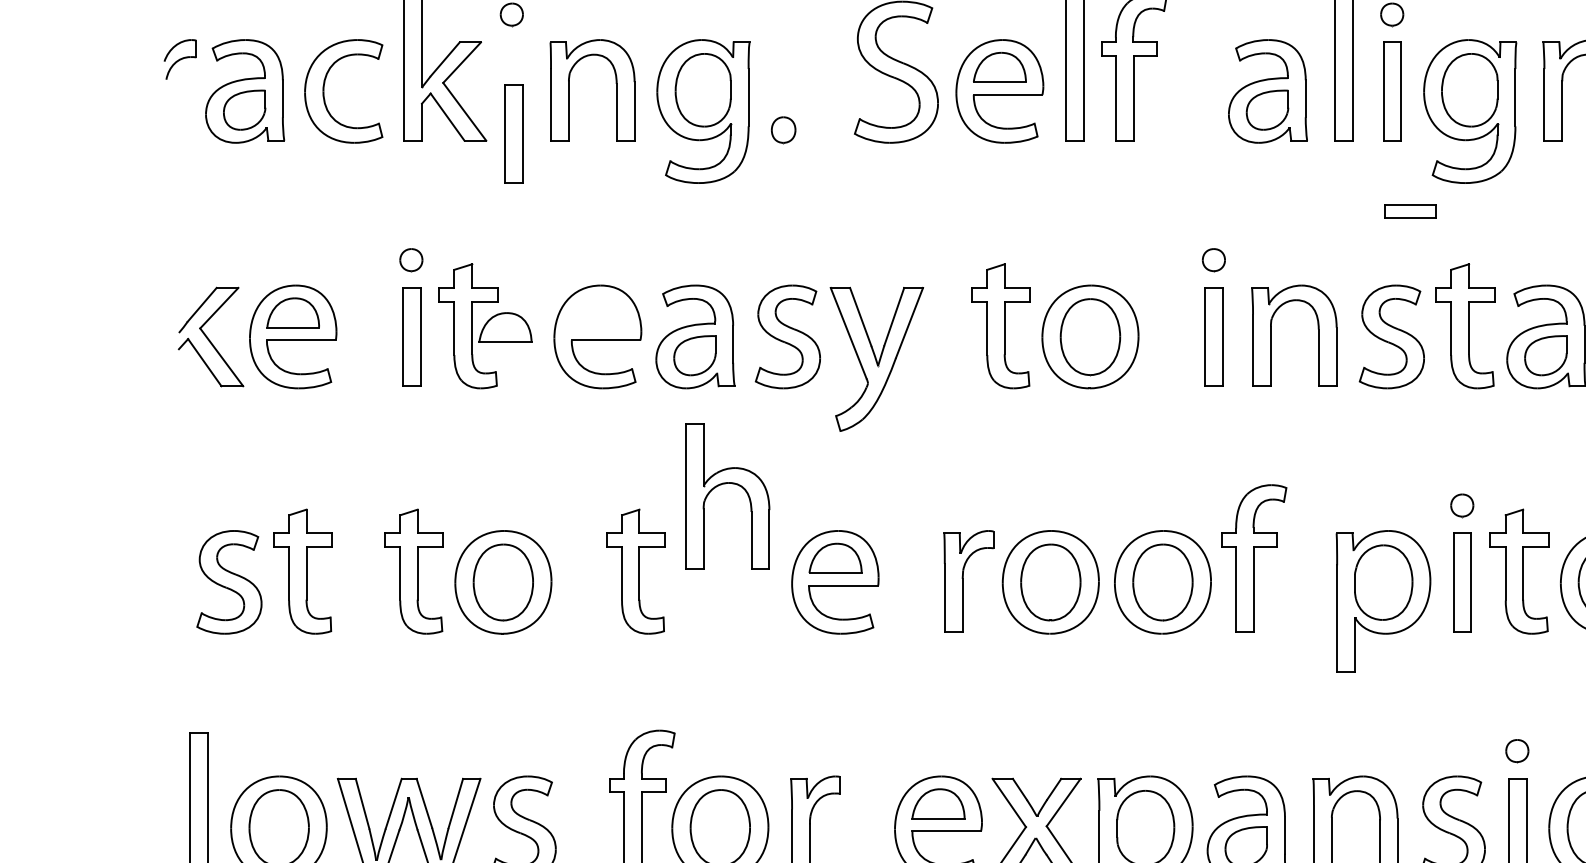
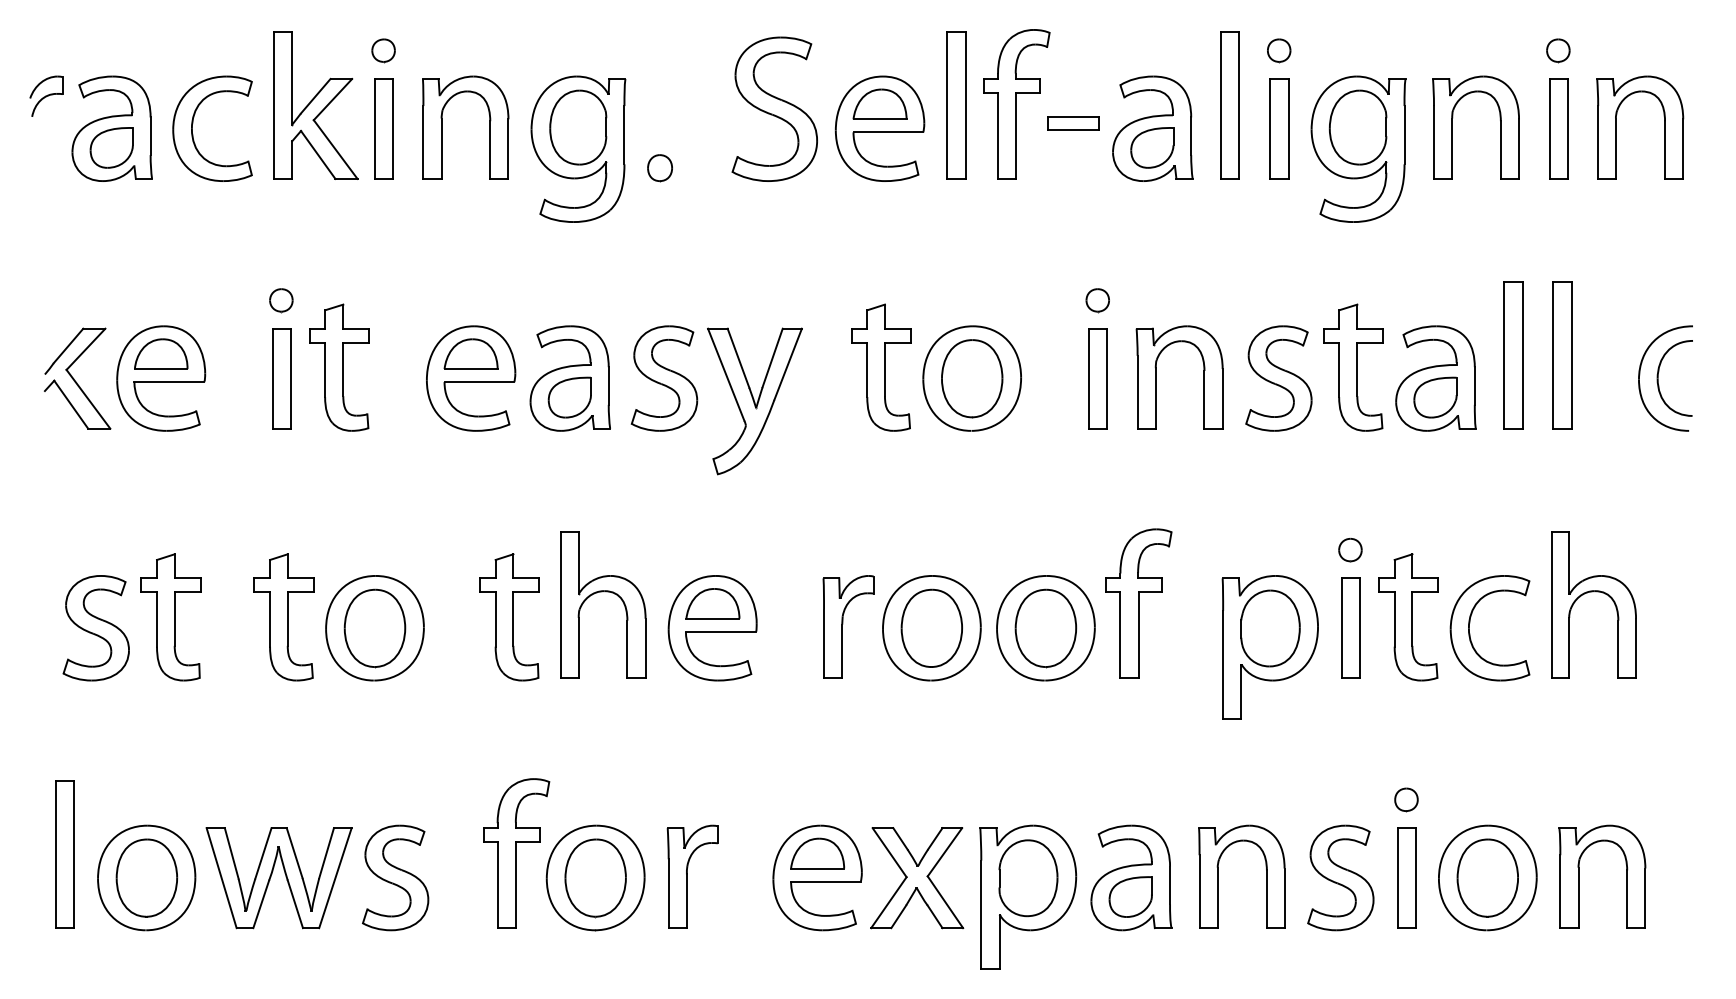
part: (513, 133) -> (383, 128), moved
part: (1410, 212) -> (1073, 123), moved
part: (504, 327) -> (470, 353), moved
part: (728, 484) -> (603, 592), moved

